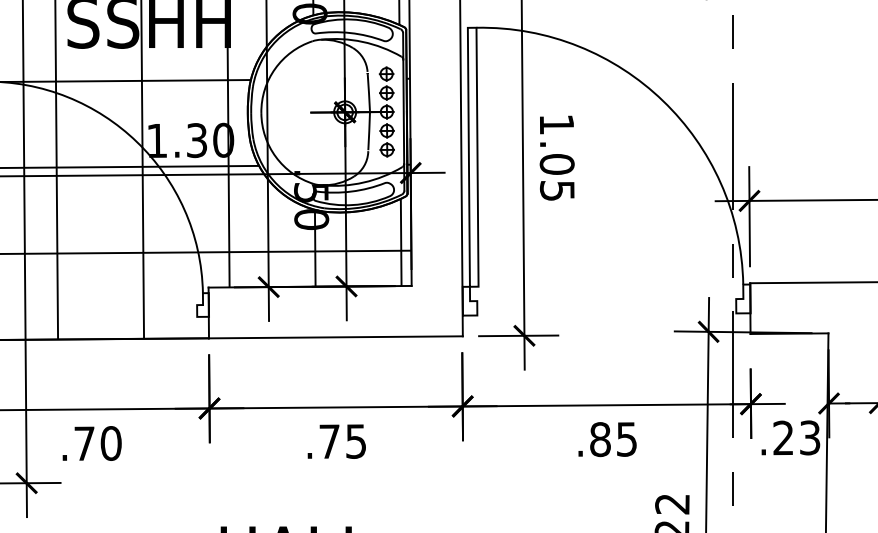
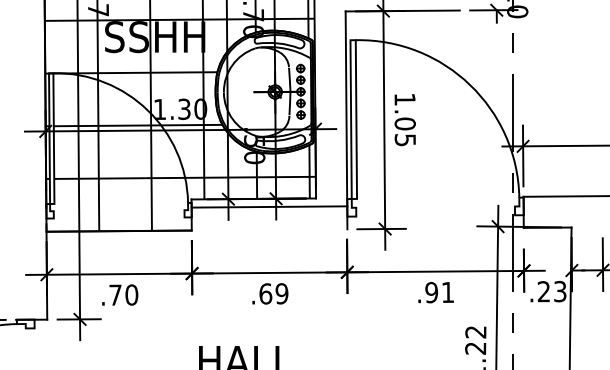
line: (335, 336) -> (269, 206), moved
text: (613, 439) -> (439, 292), .85 -> .91
text: (342, 440) -> (273, 293), .75 -> .69

